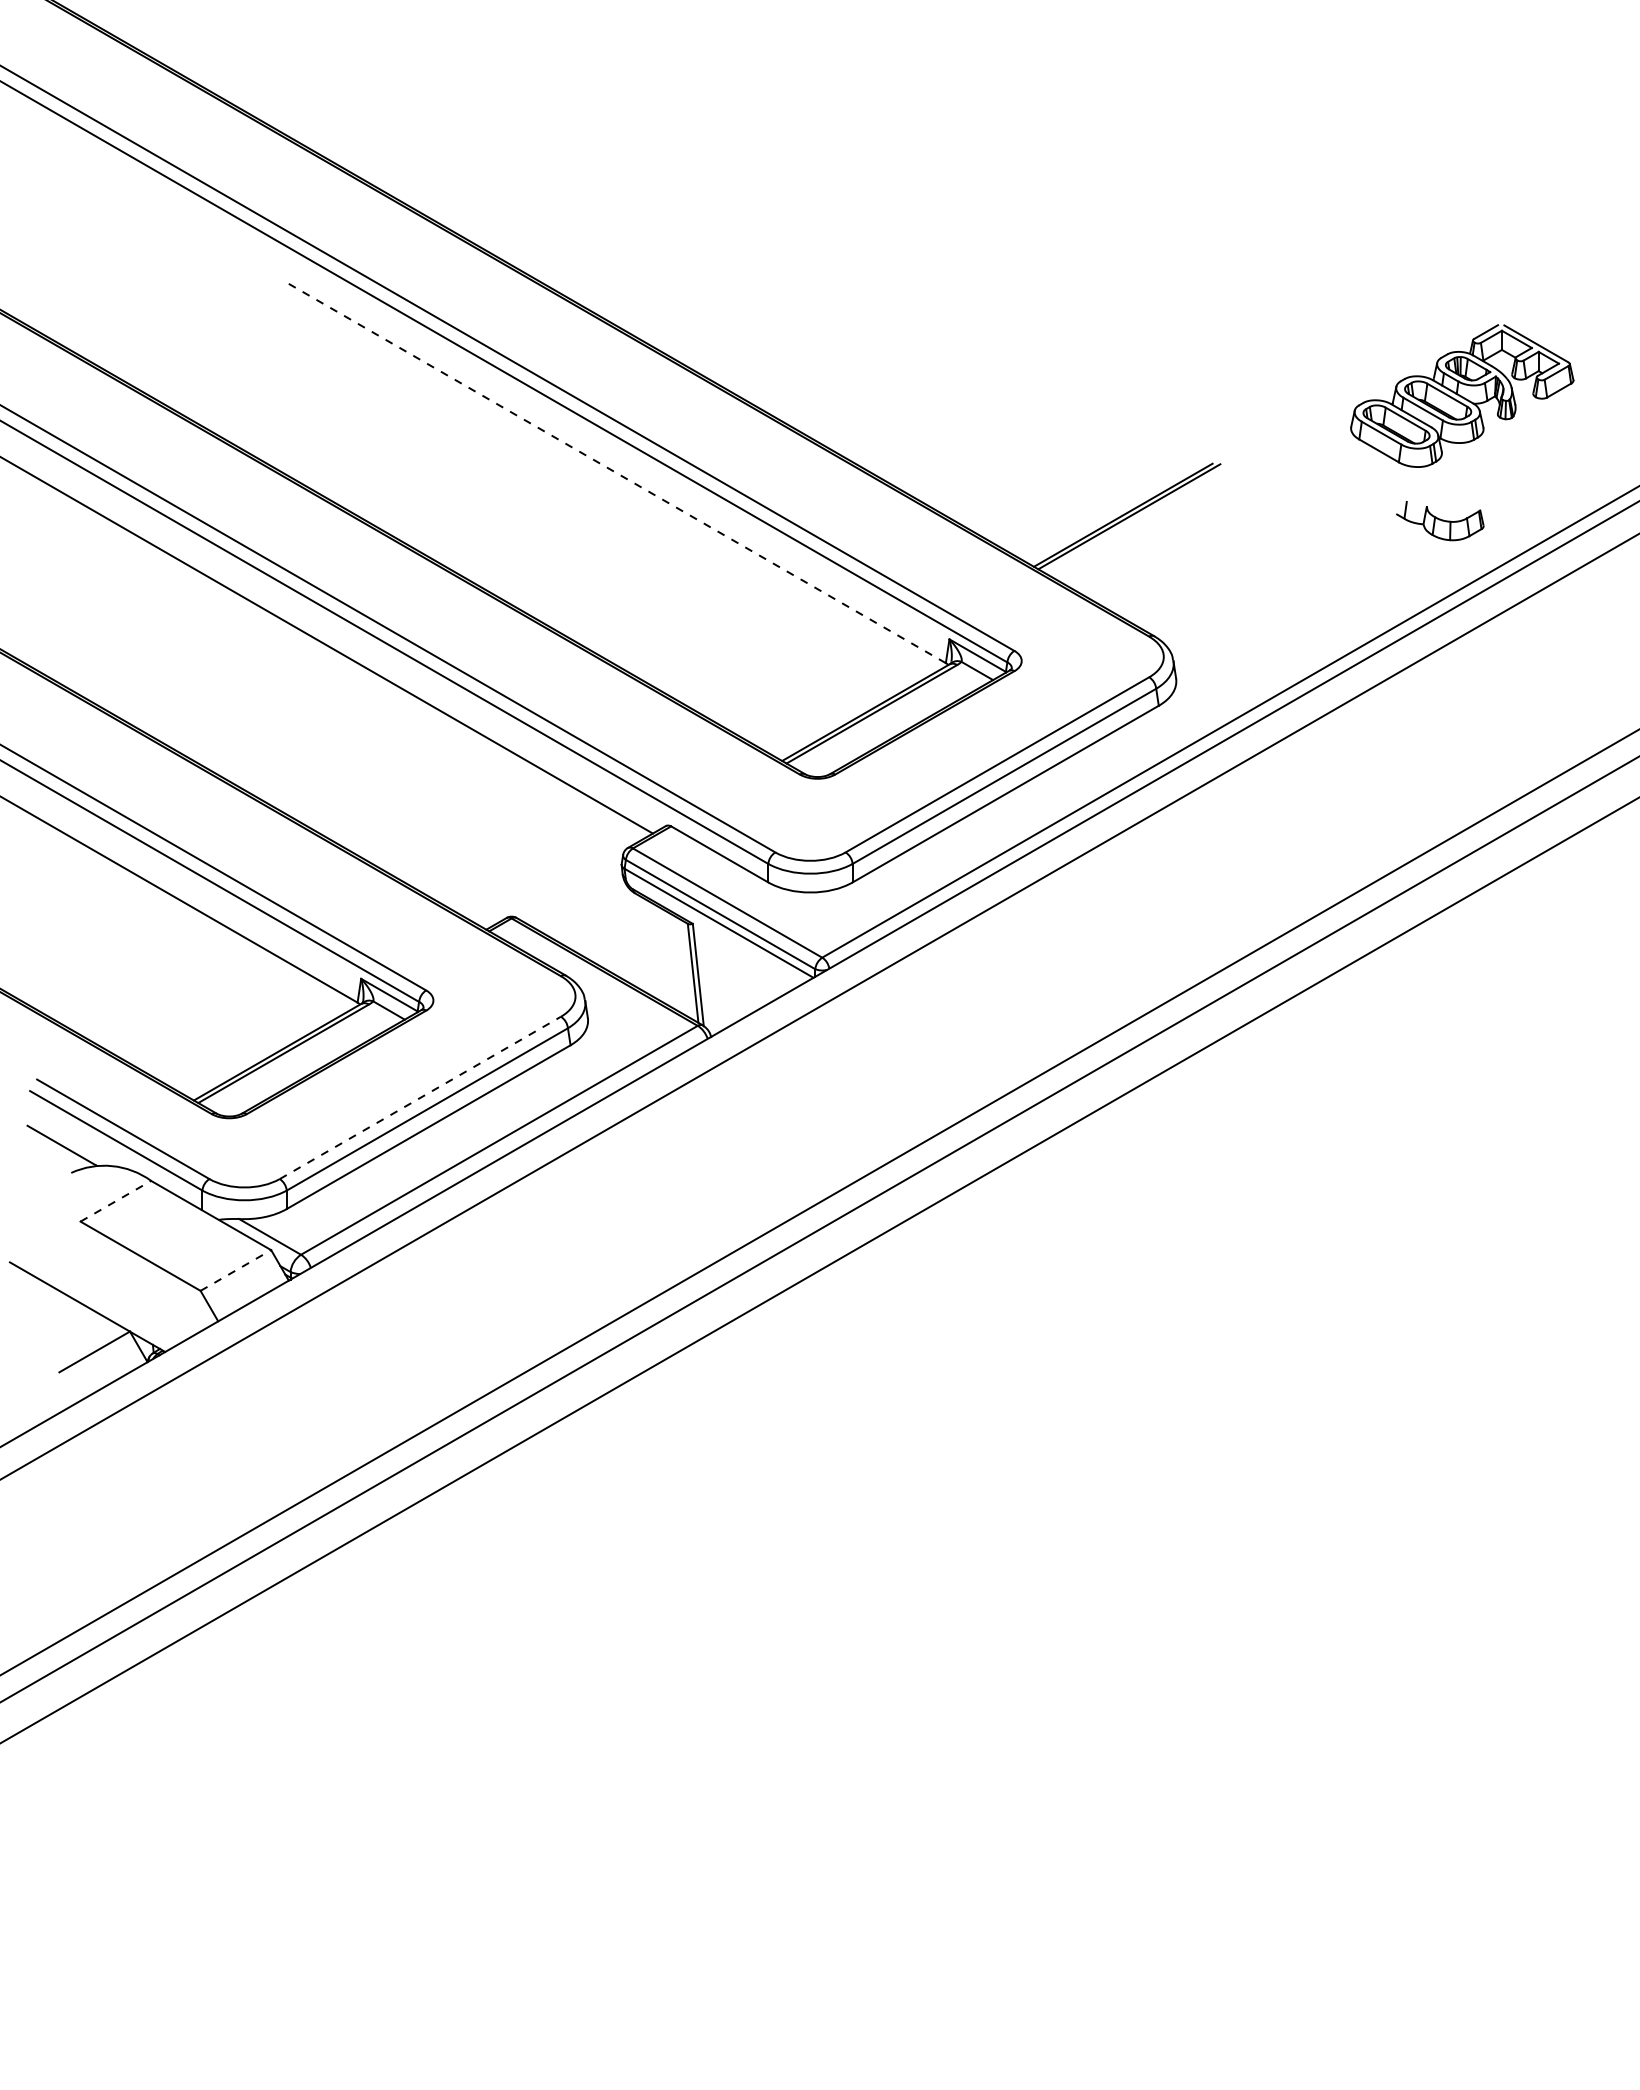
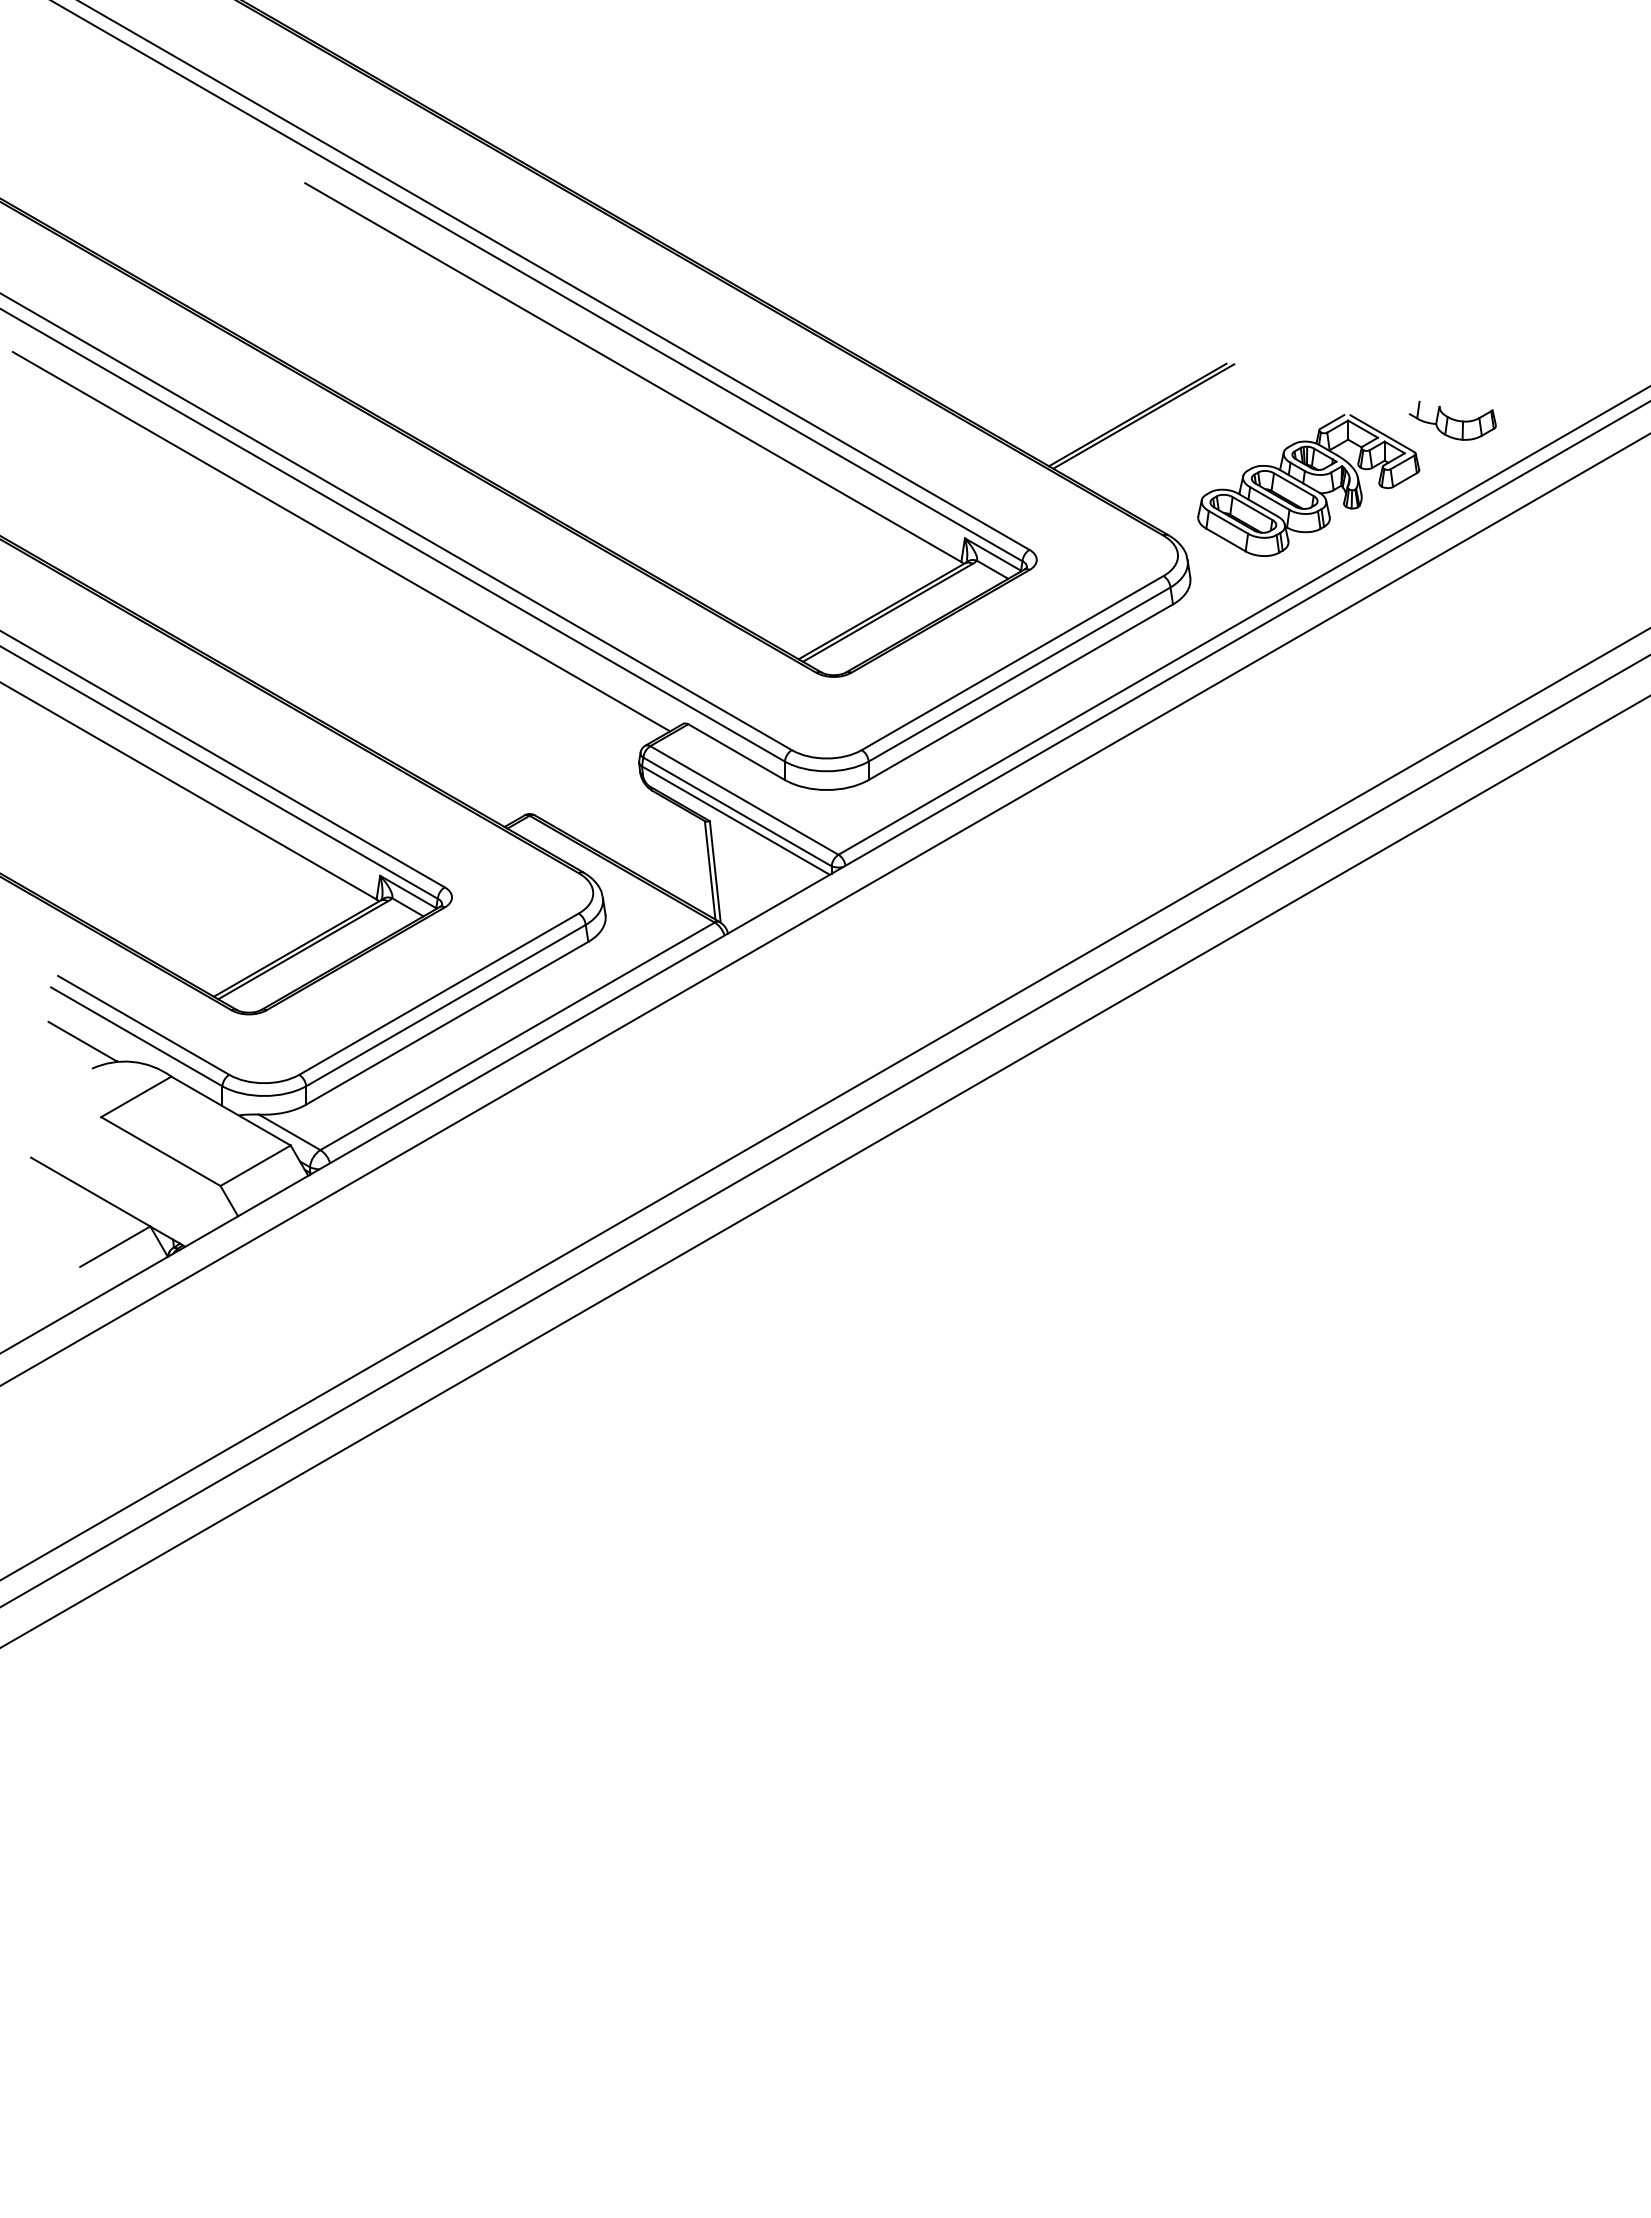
part: (1462, 396) -> (1308, 485), moved
line: (616, 472) -> (633, 372), dashed -> solid
line: (420, 1097) -> (439, 993), dashed -> solid
line: (116, 1200) -> (136, 1096), dashed -> solid
line: (235, 1270) -> (255, 1165), dashed -> solid

